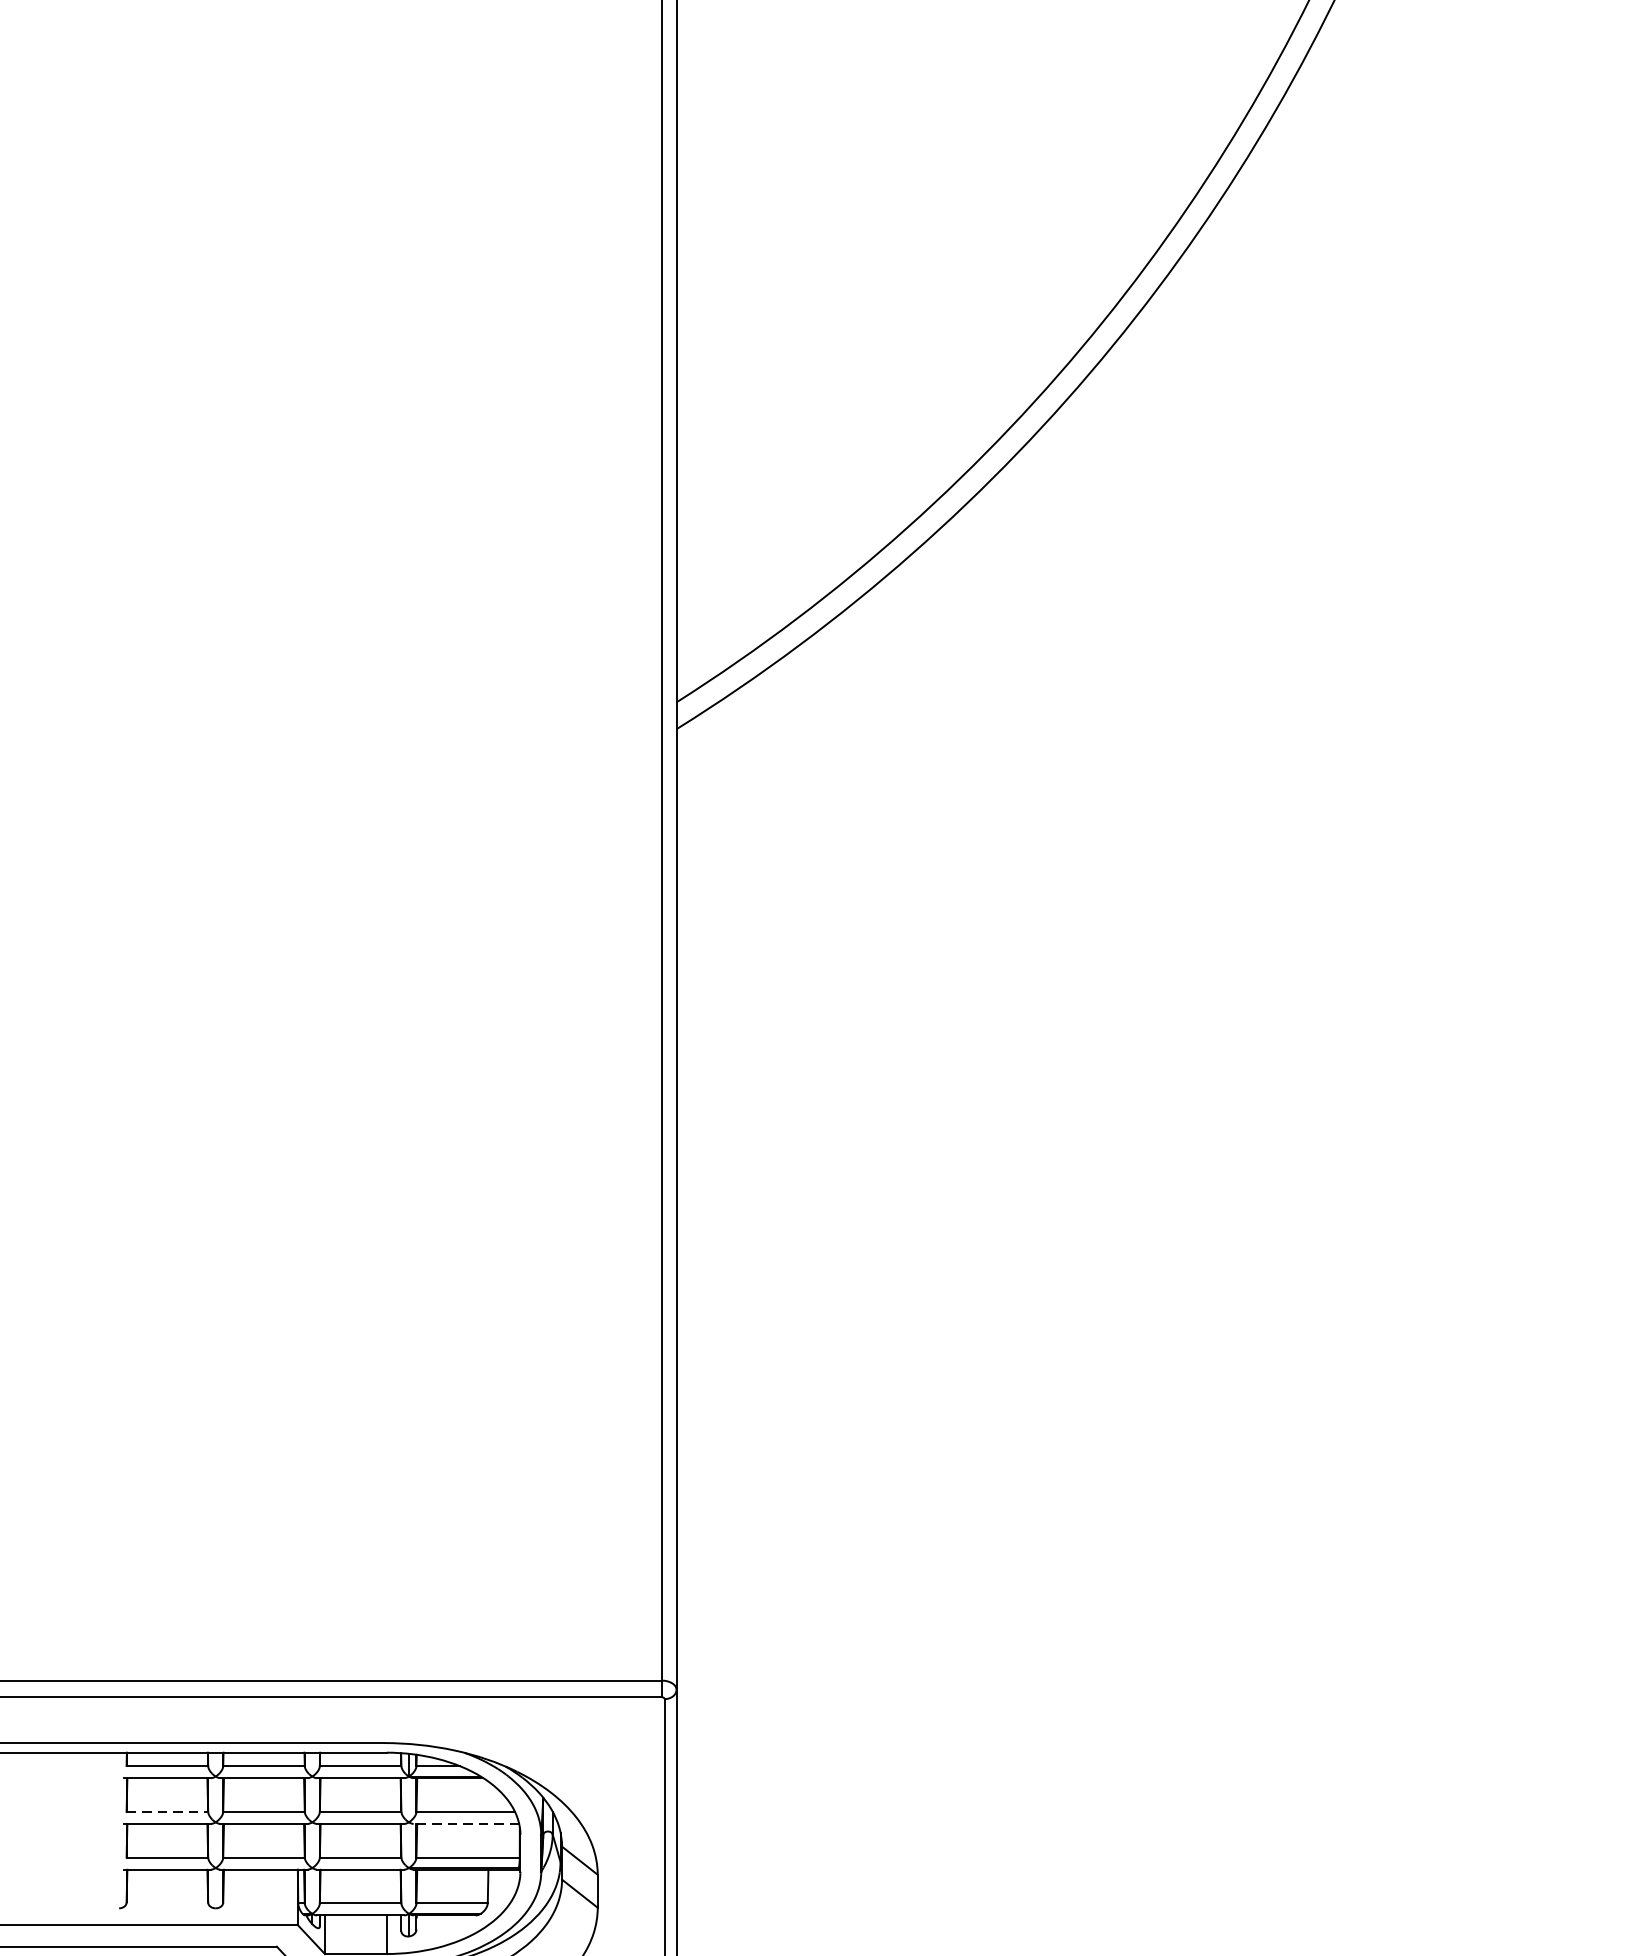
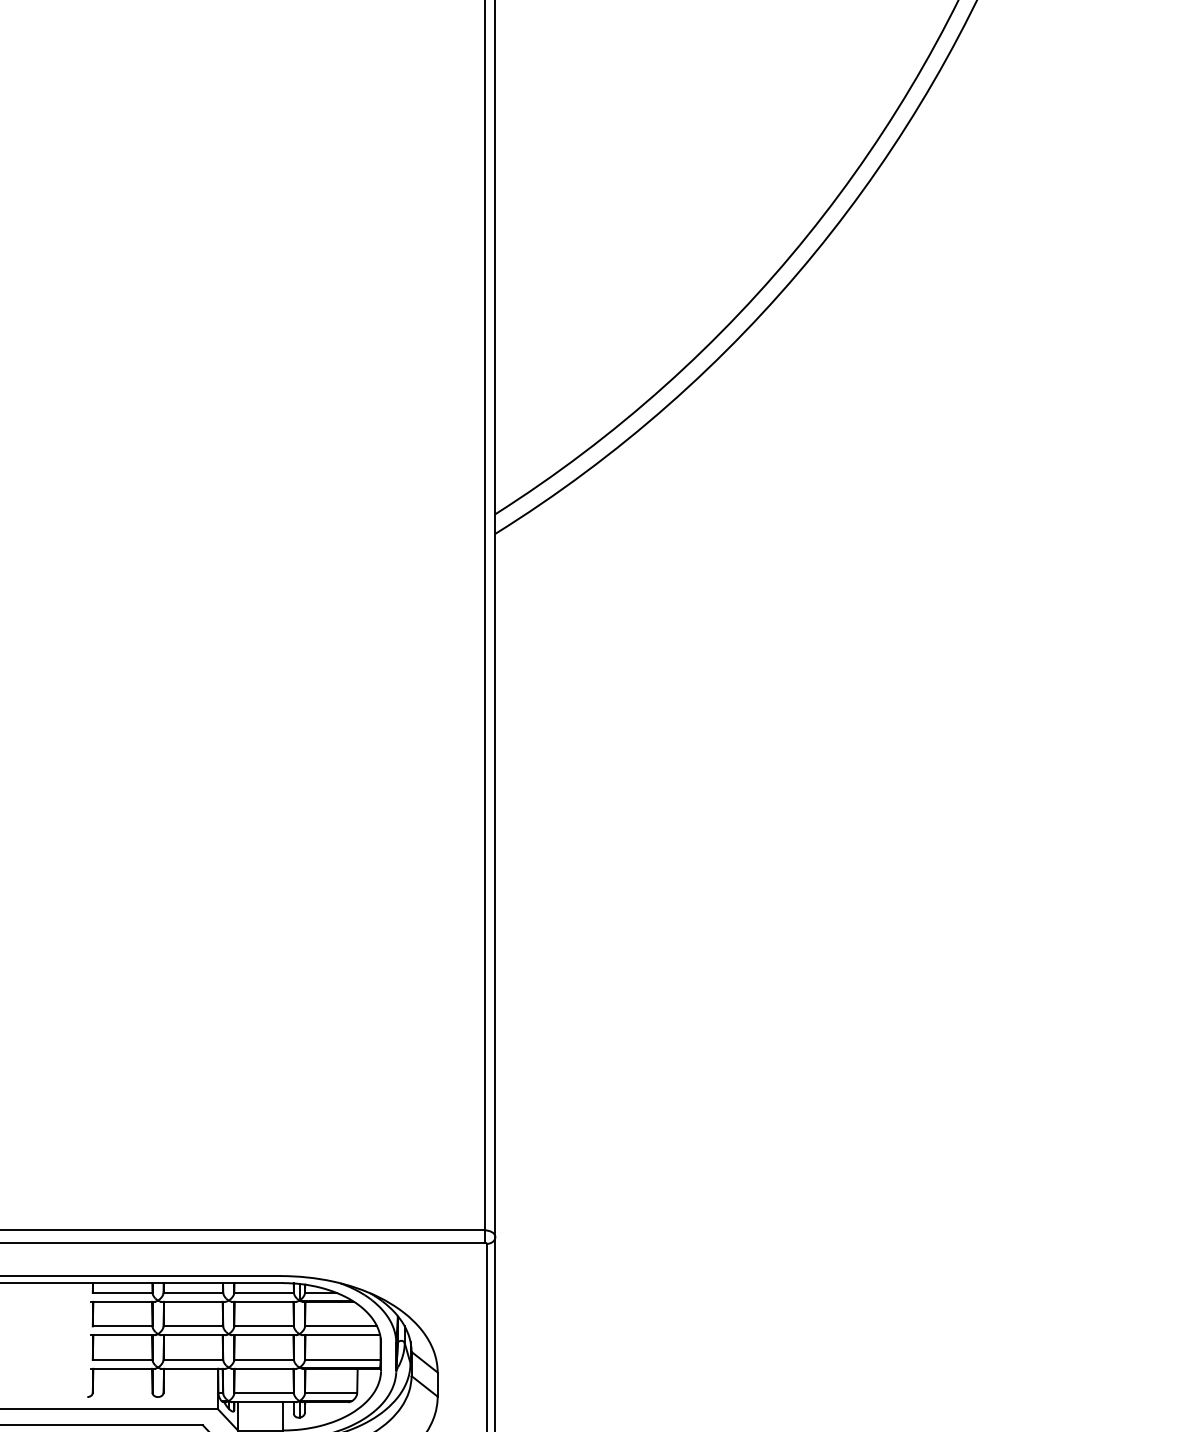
line: (167, 1811) -> (122, 1326), dashed -> solid
line: (466, 1824) -> (341, 1335), dashed -> solid

